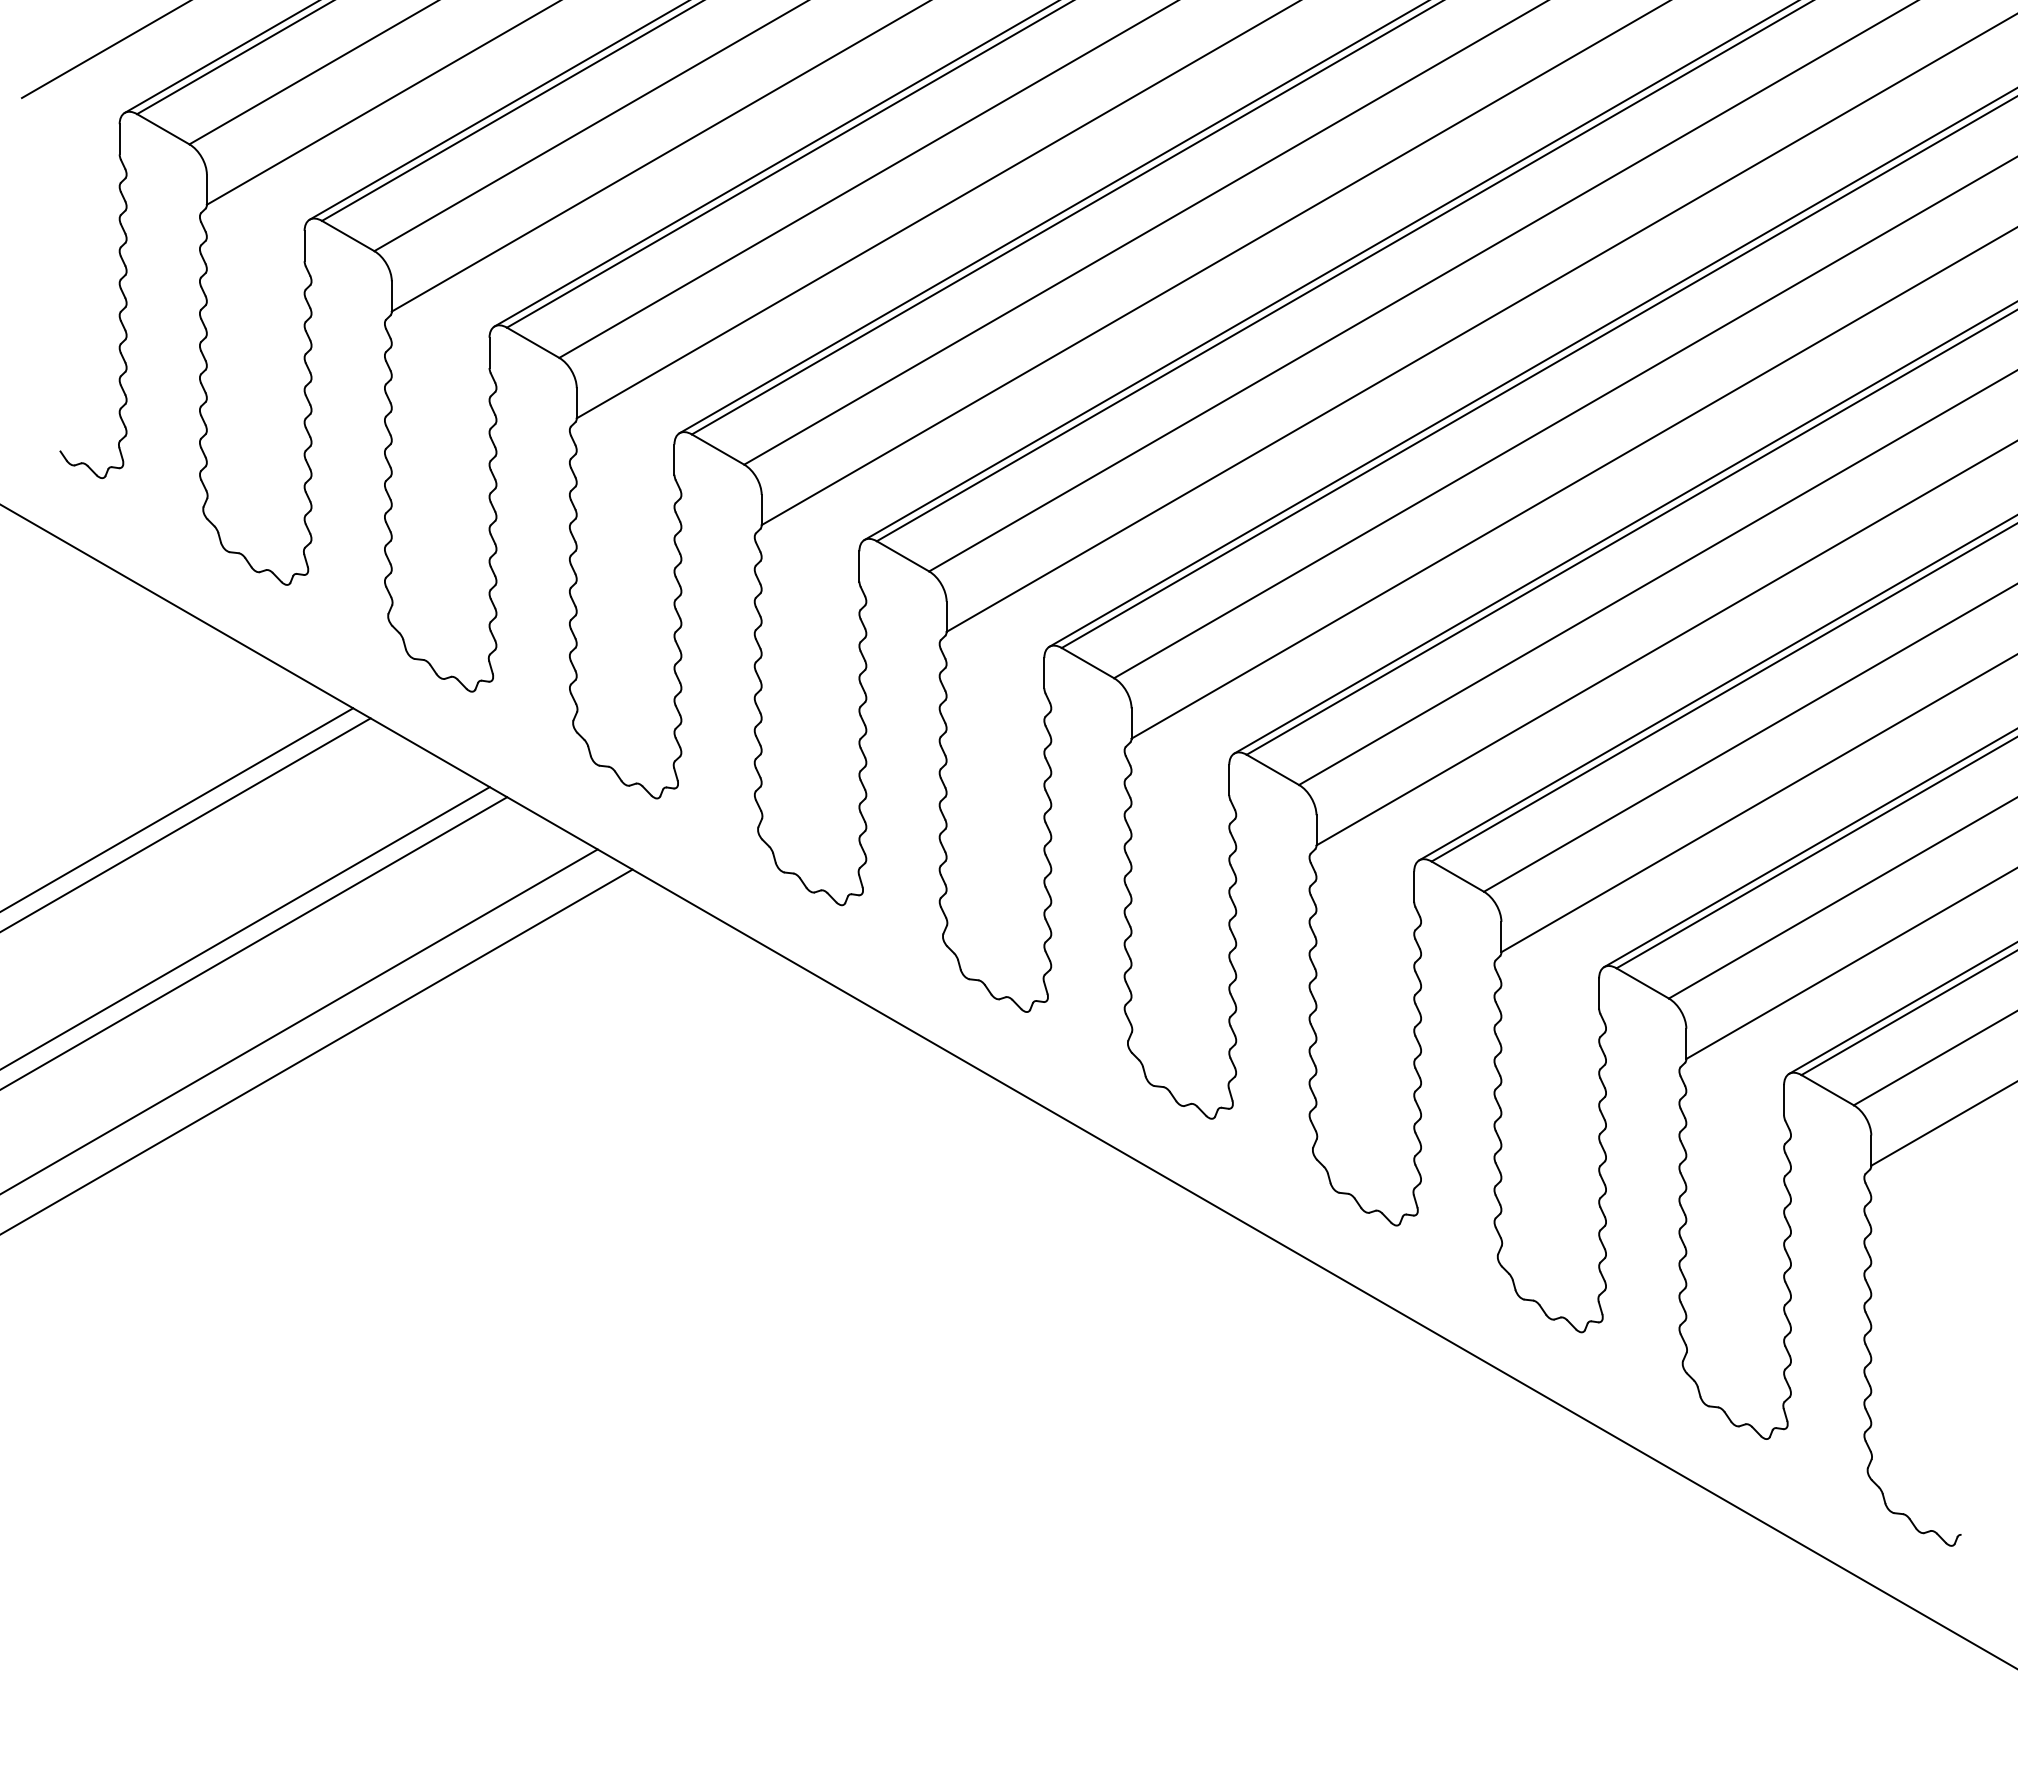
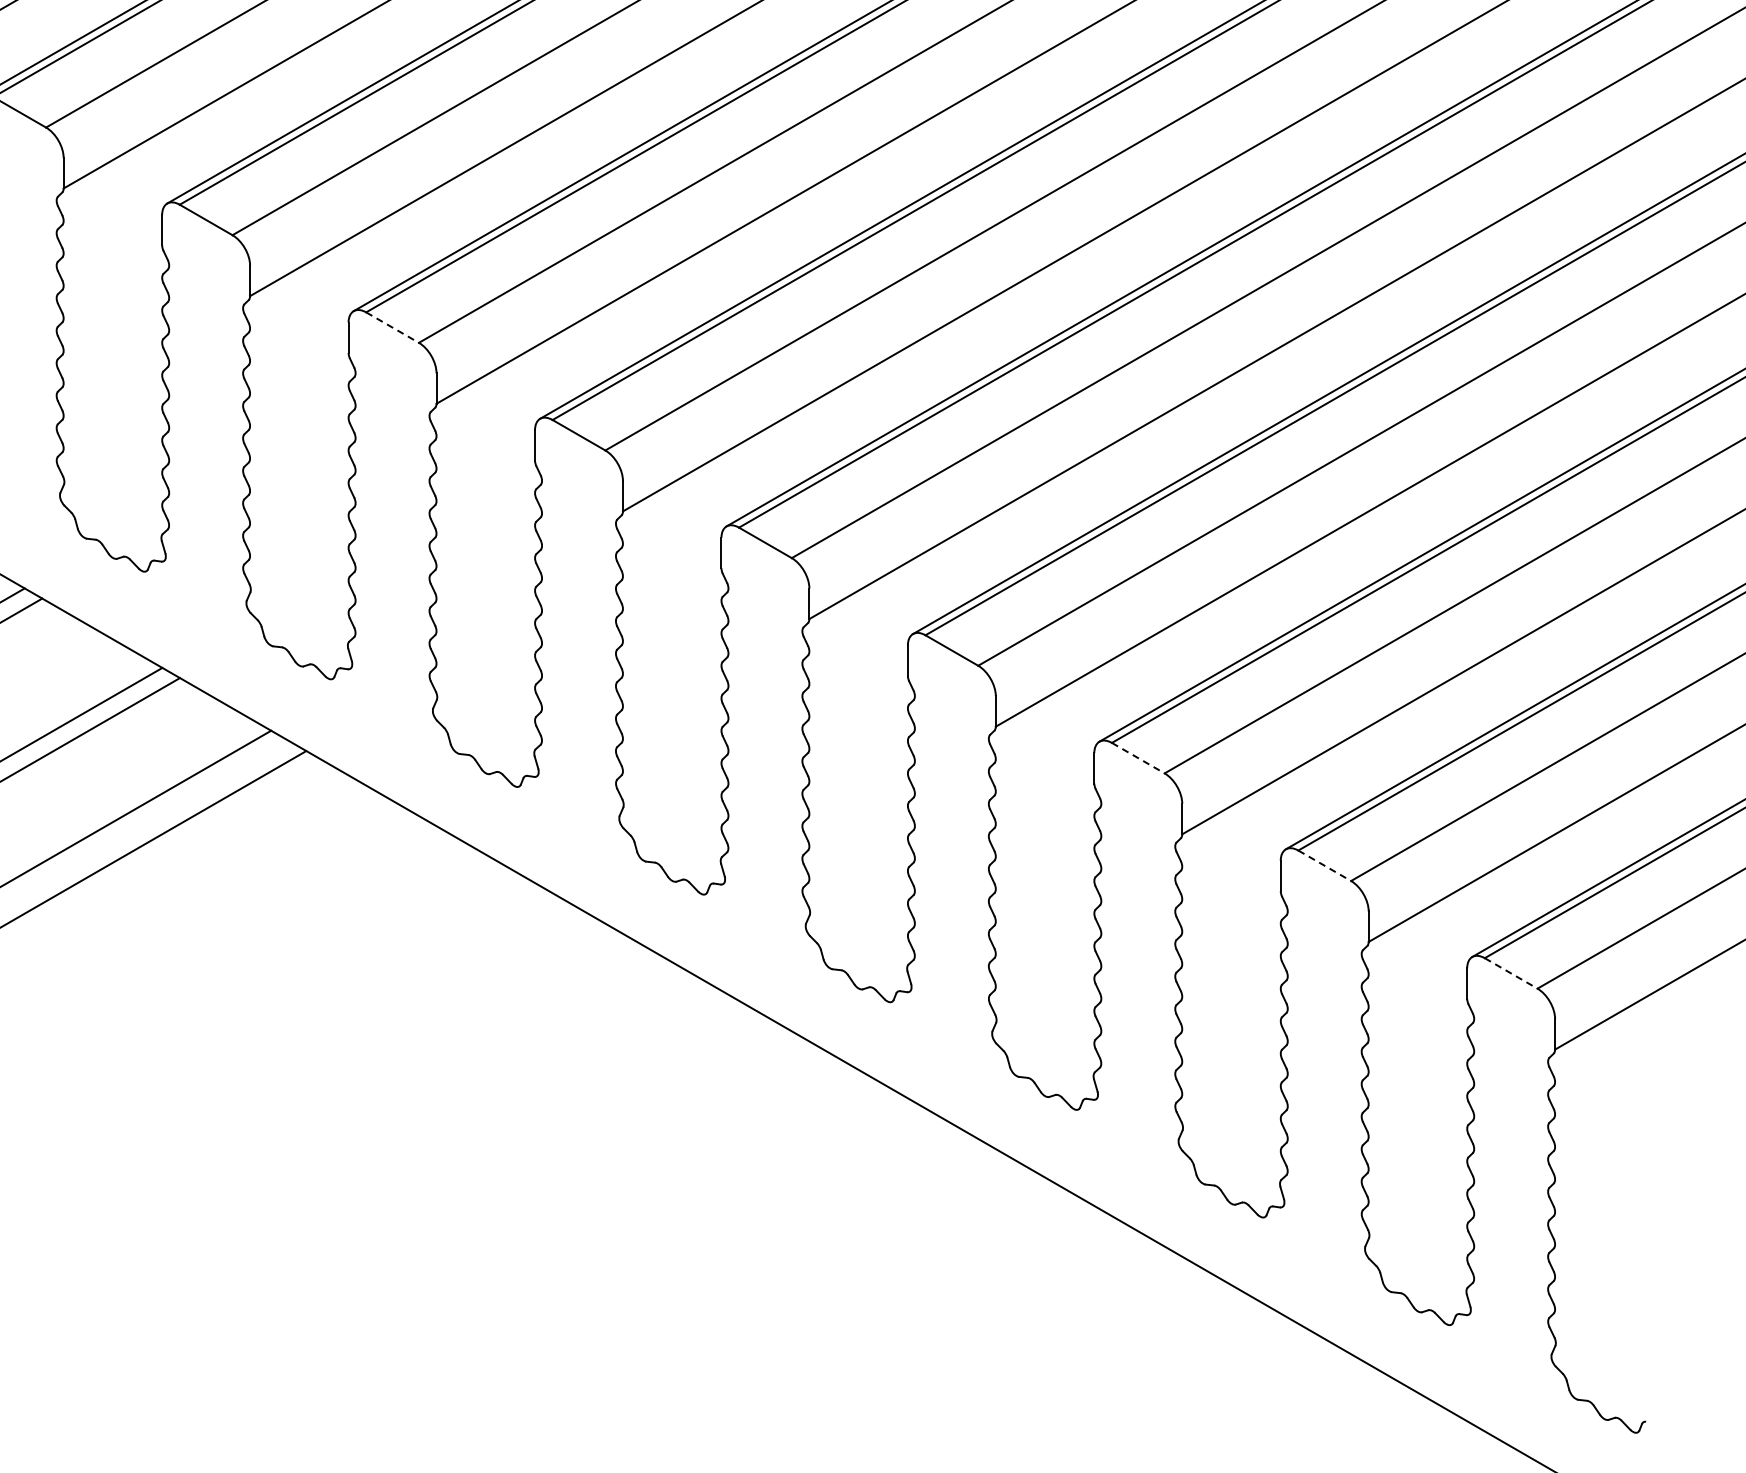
line: (718, 449) -> (392, 327), solid -> dashed
line: (1458, 876) -> (1138, 758), solid -> dashed
line: (1643, 983) -> (1325, 865), solid -> dashed
line: (1828, 1090) -> (1511, 973), solid -> dashed

